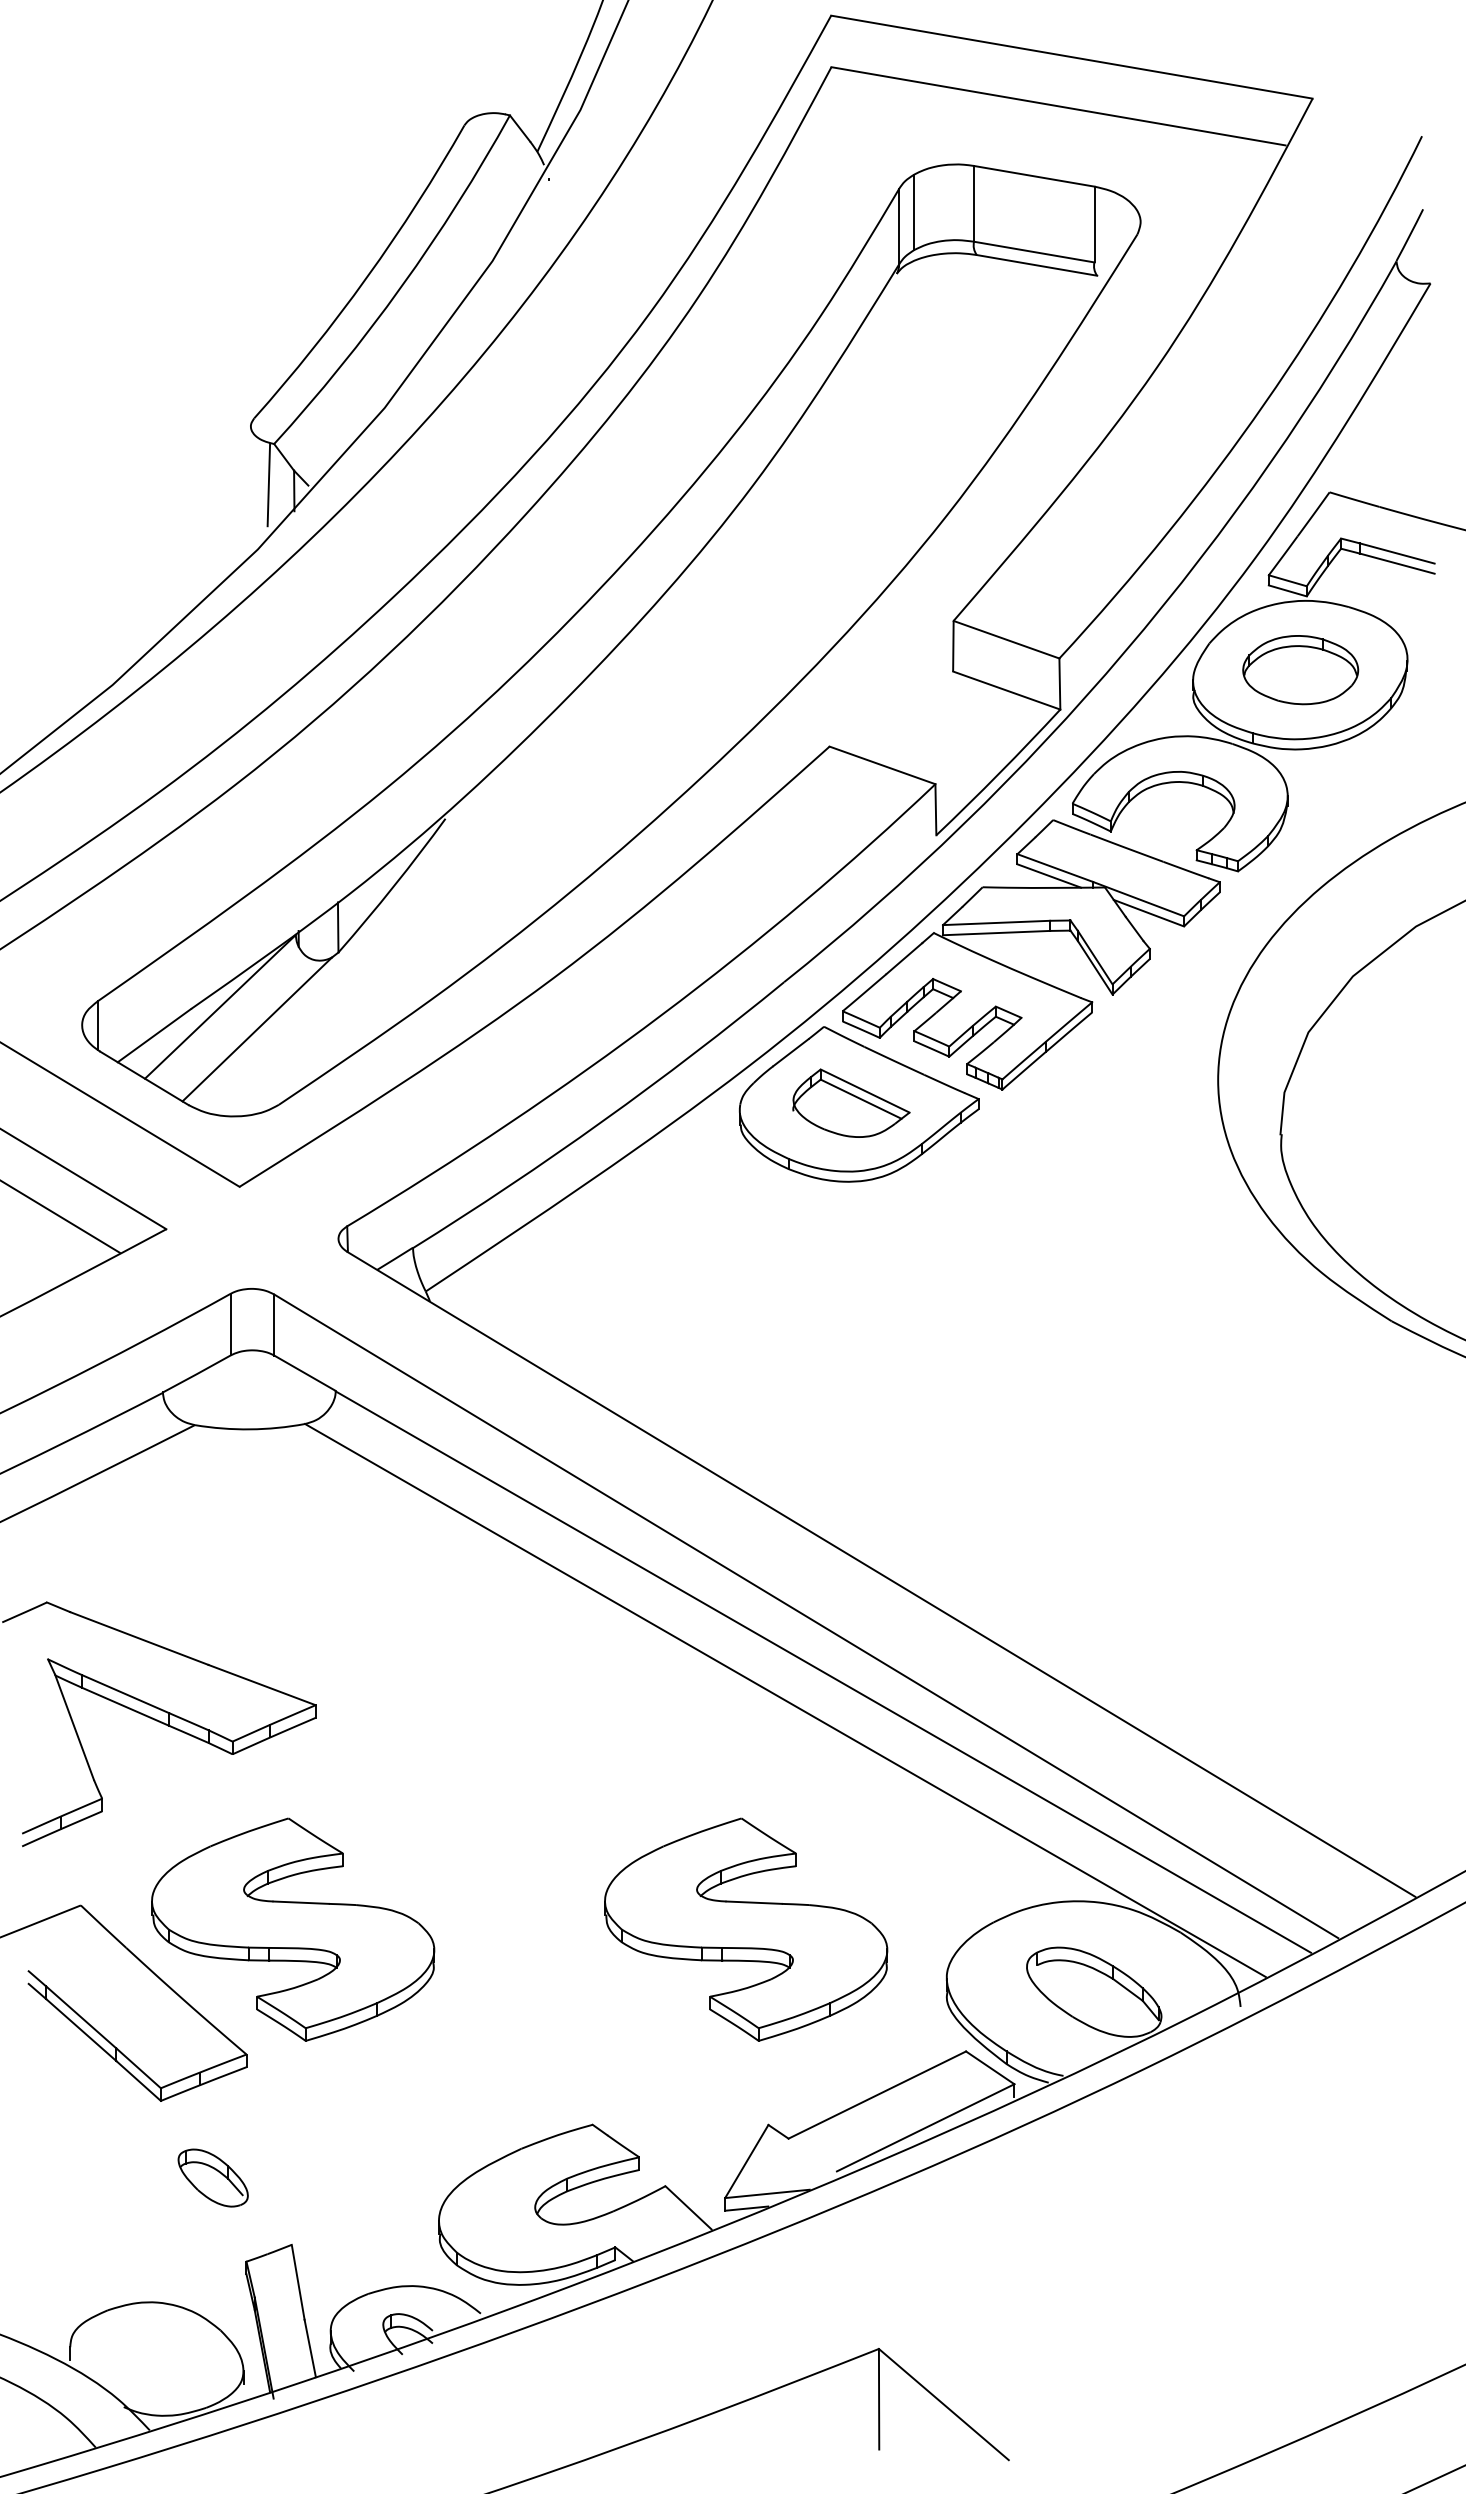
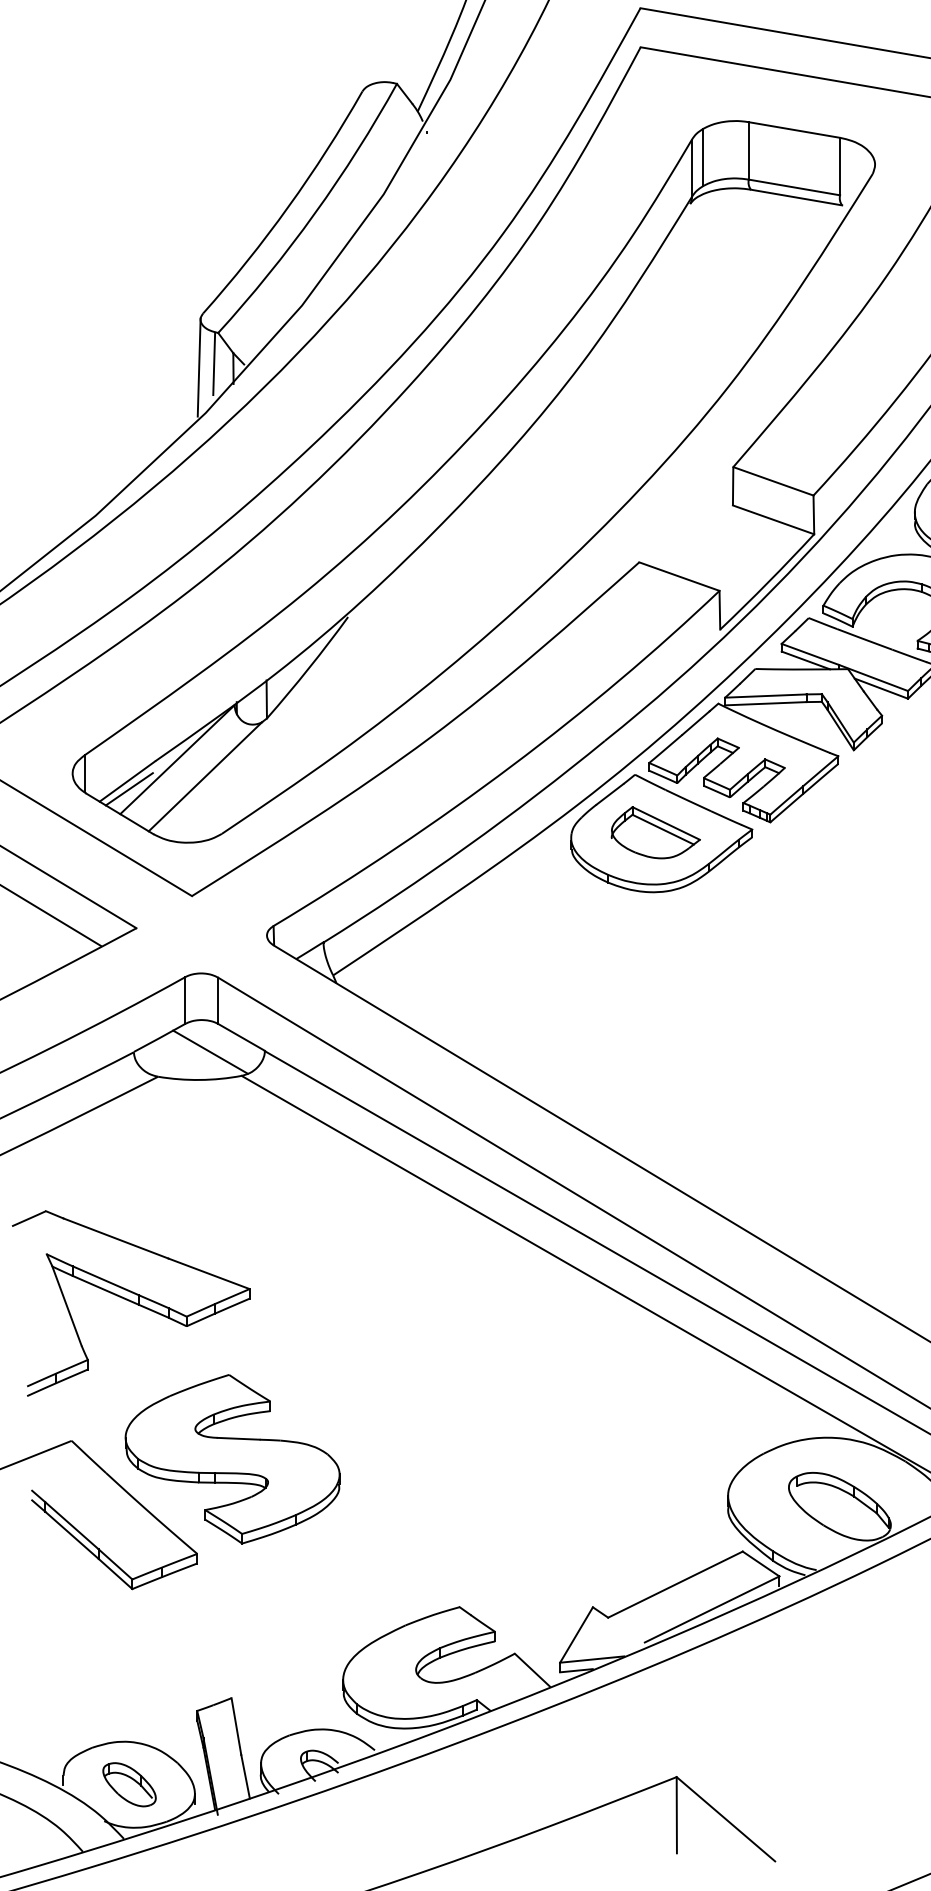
line: (248, 489) -> (198, 367), added
line: (156, 1045) -> (129, 788), added
line: (263, 1392) -> (210, 1052), added
part: (746, 1929) -> (576, 1459), removed
part: (212, 2177) -> (129, 1784), moved

